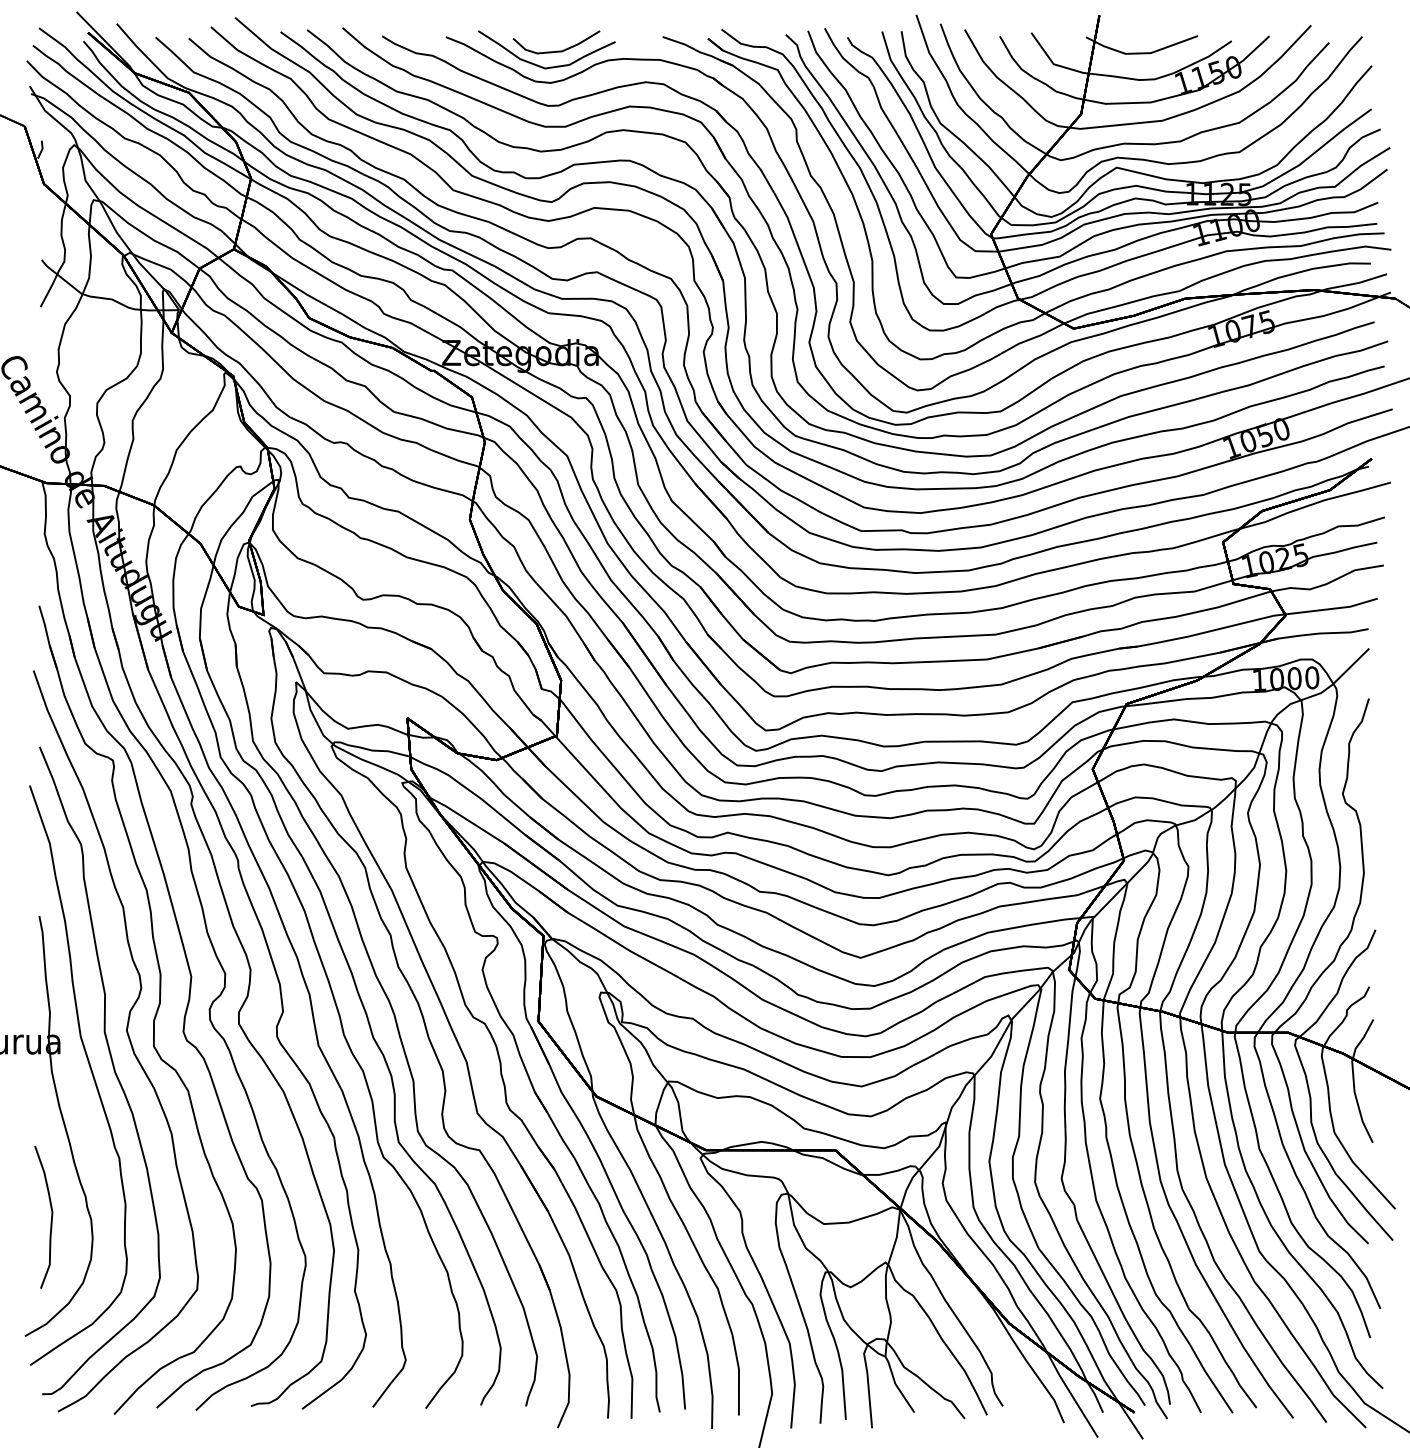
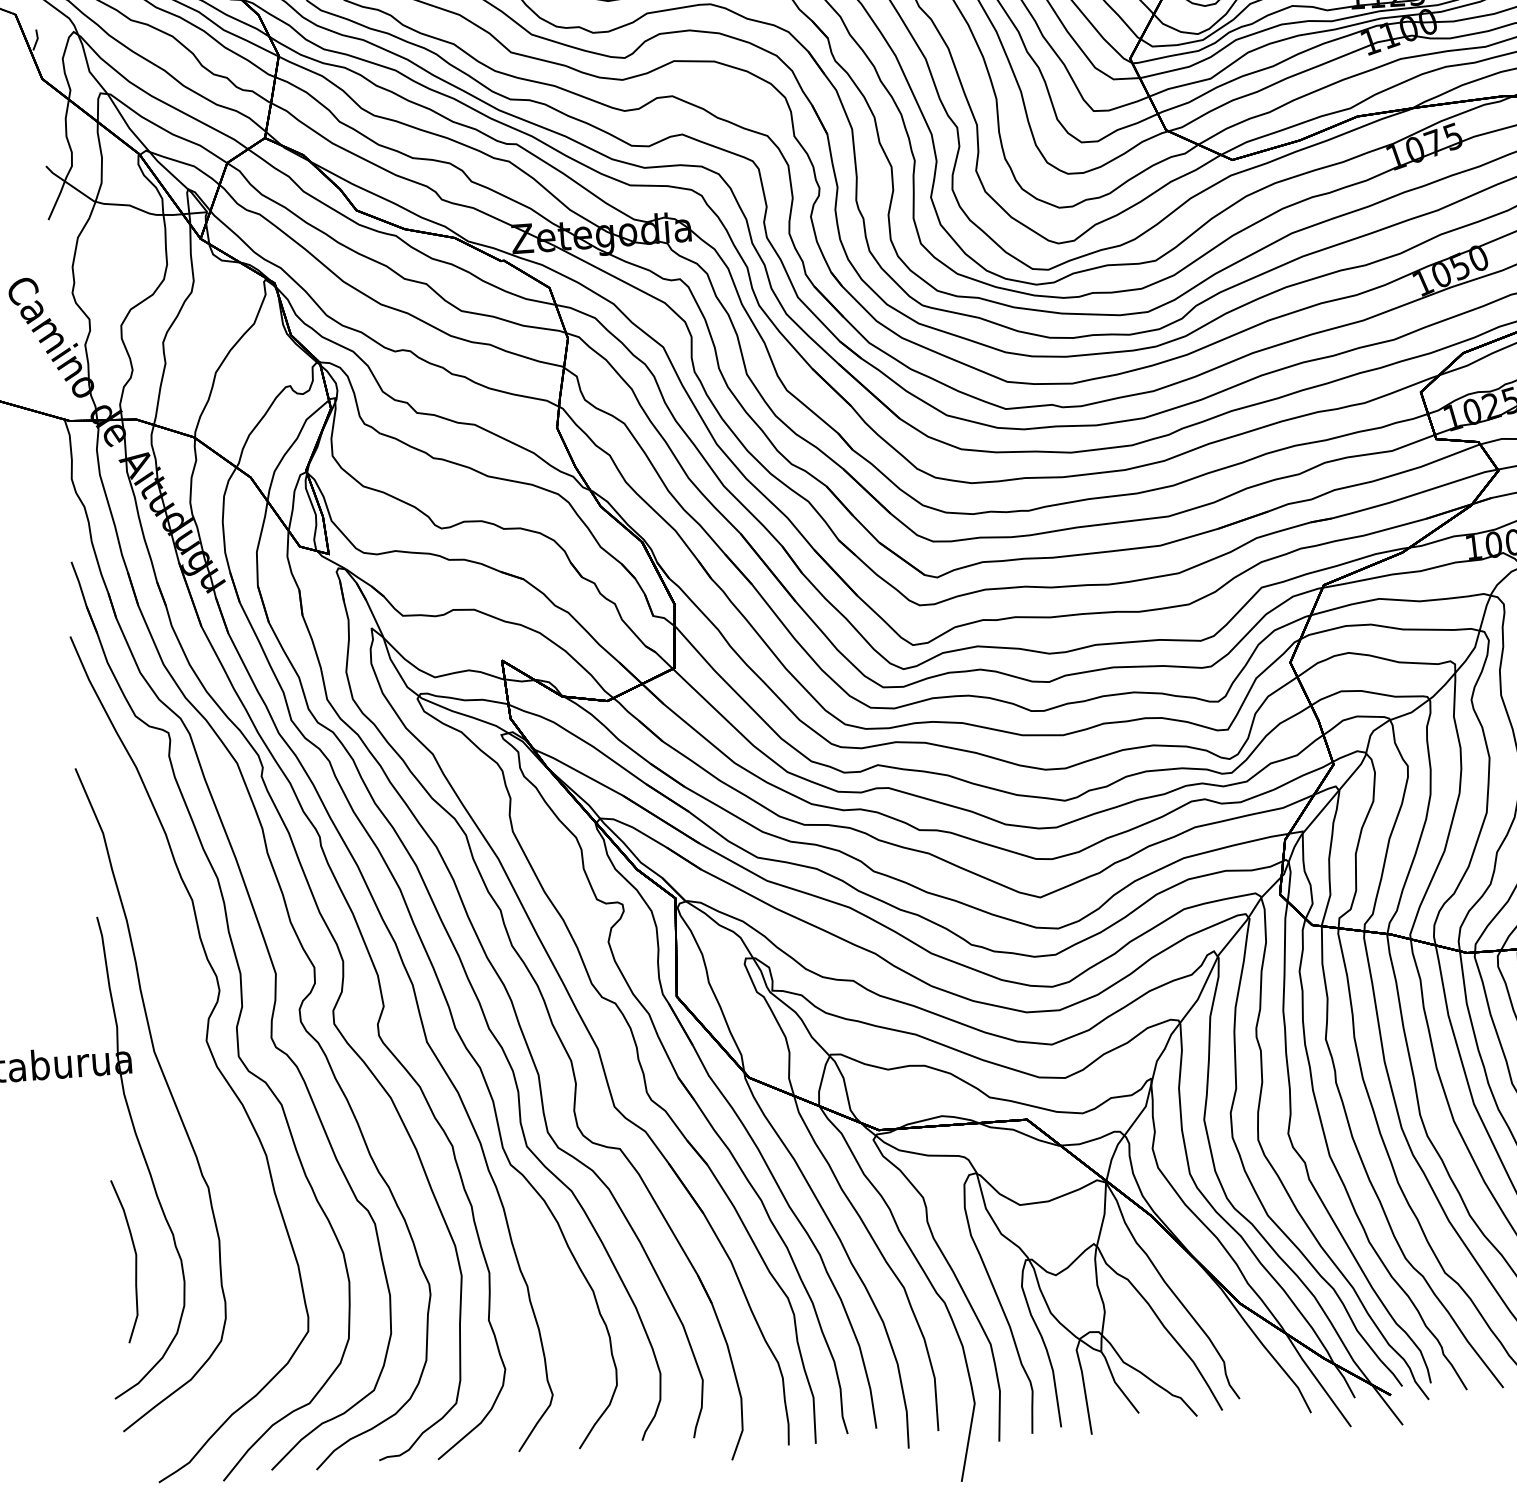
curve: (112, 1066) -> (193, 1083), removed

